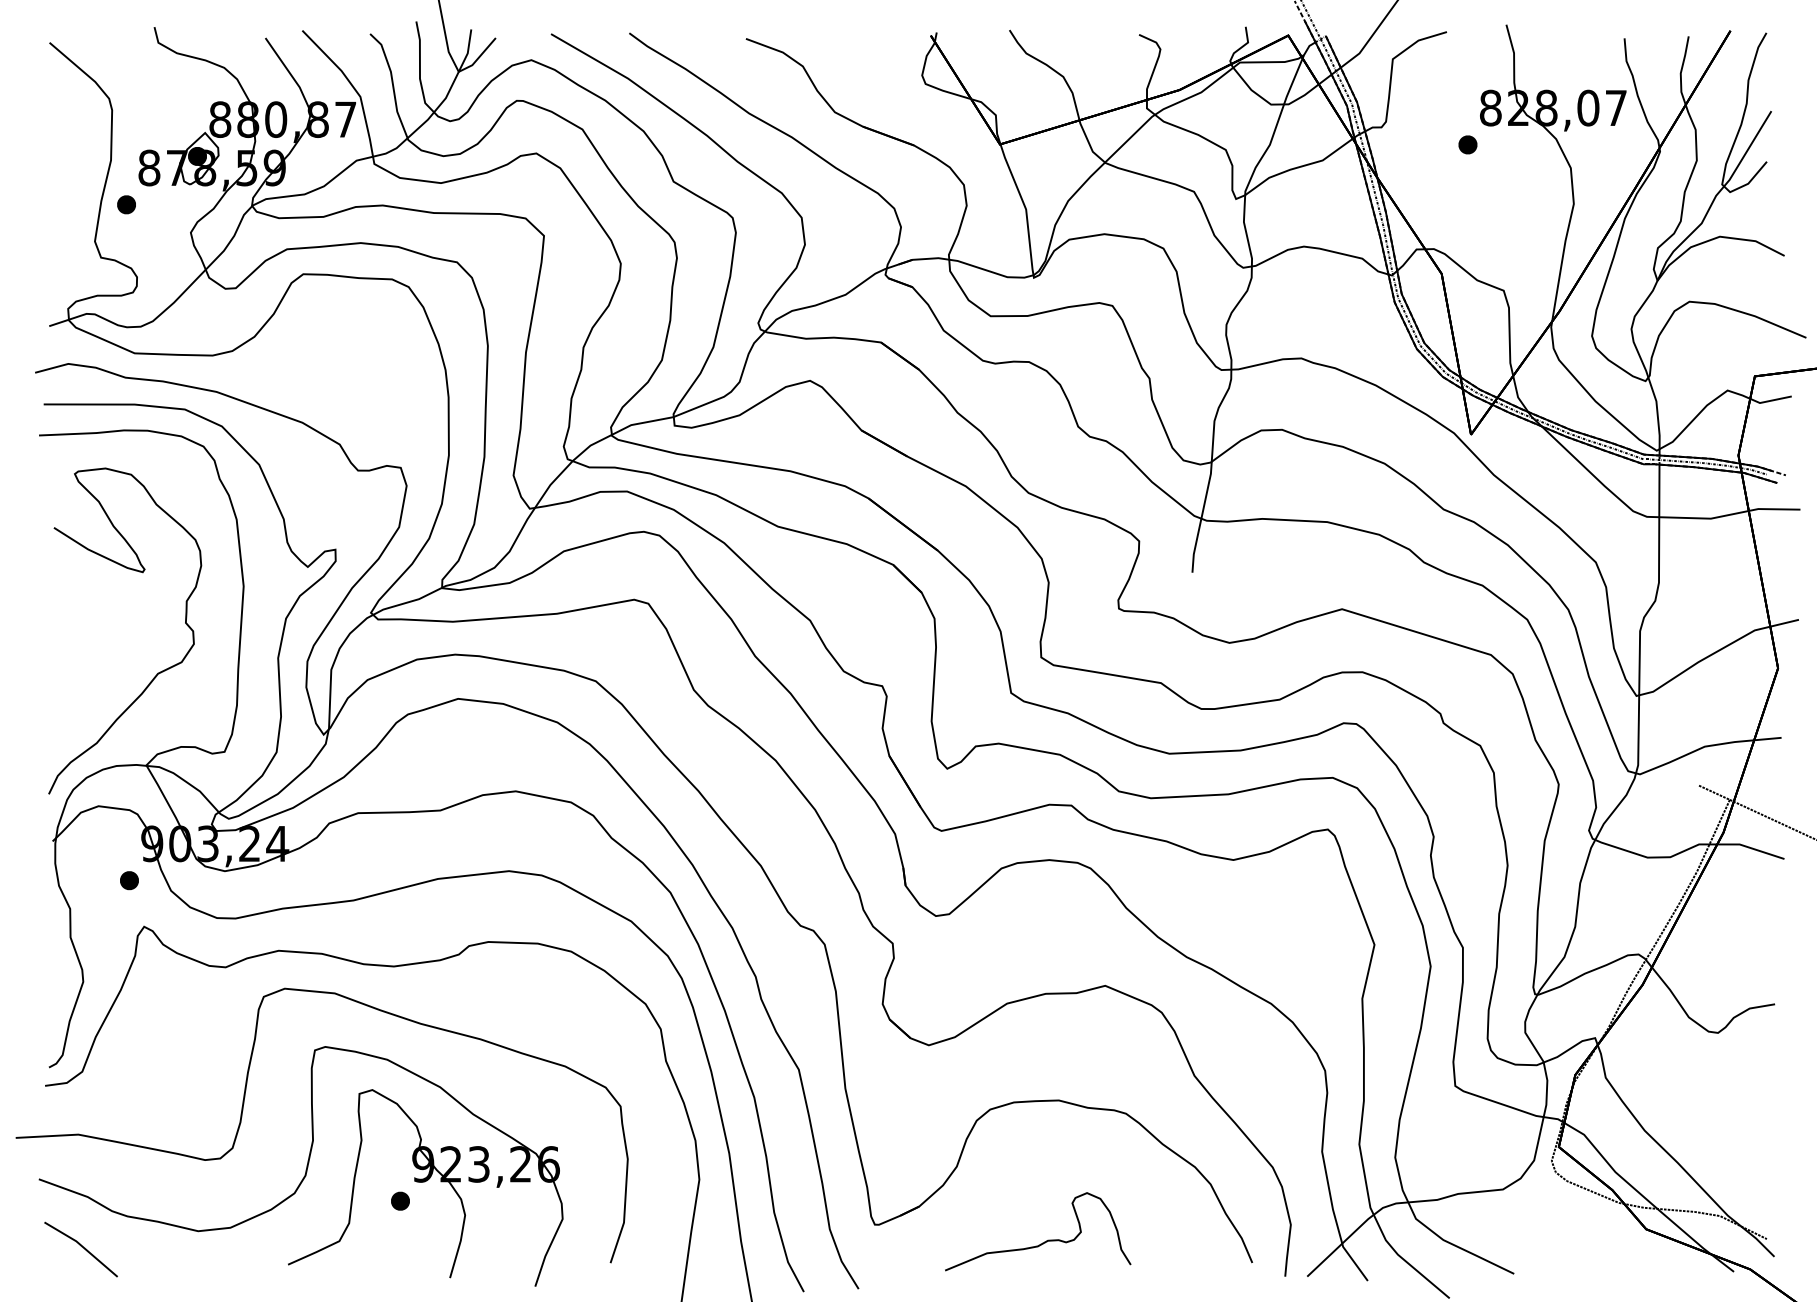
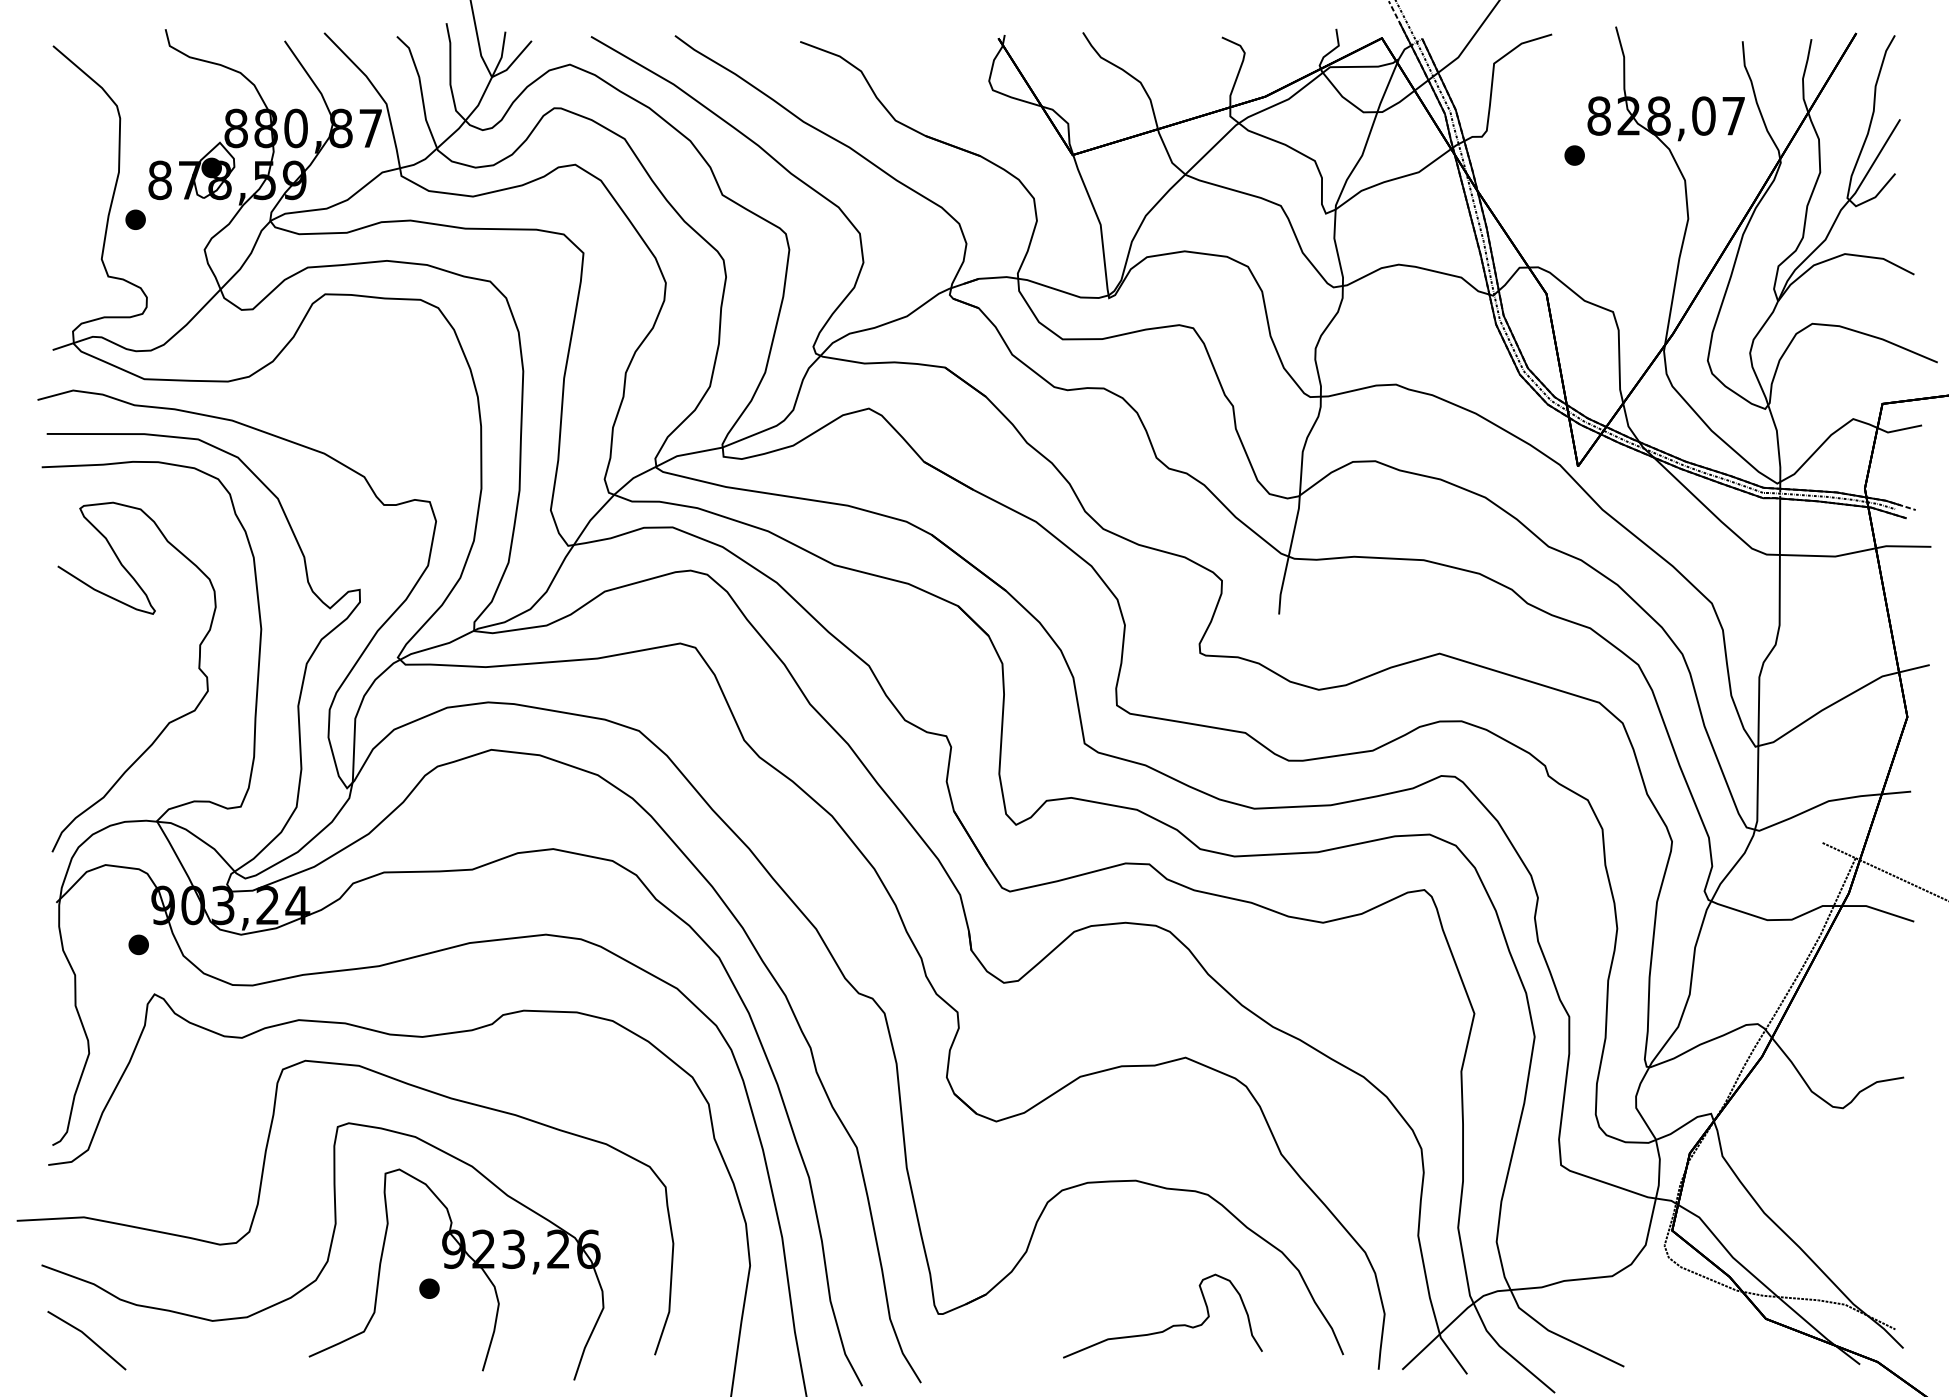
part: (1044, 1241) -> (1169, 1326), moved

